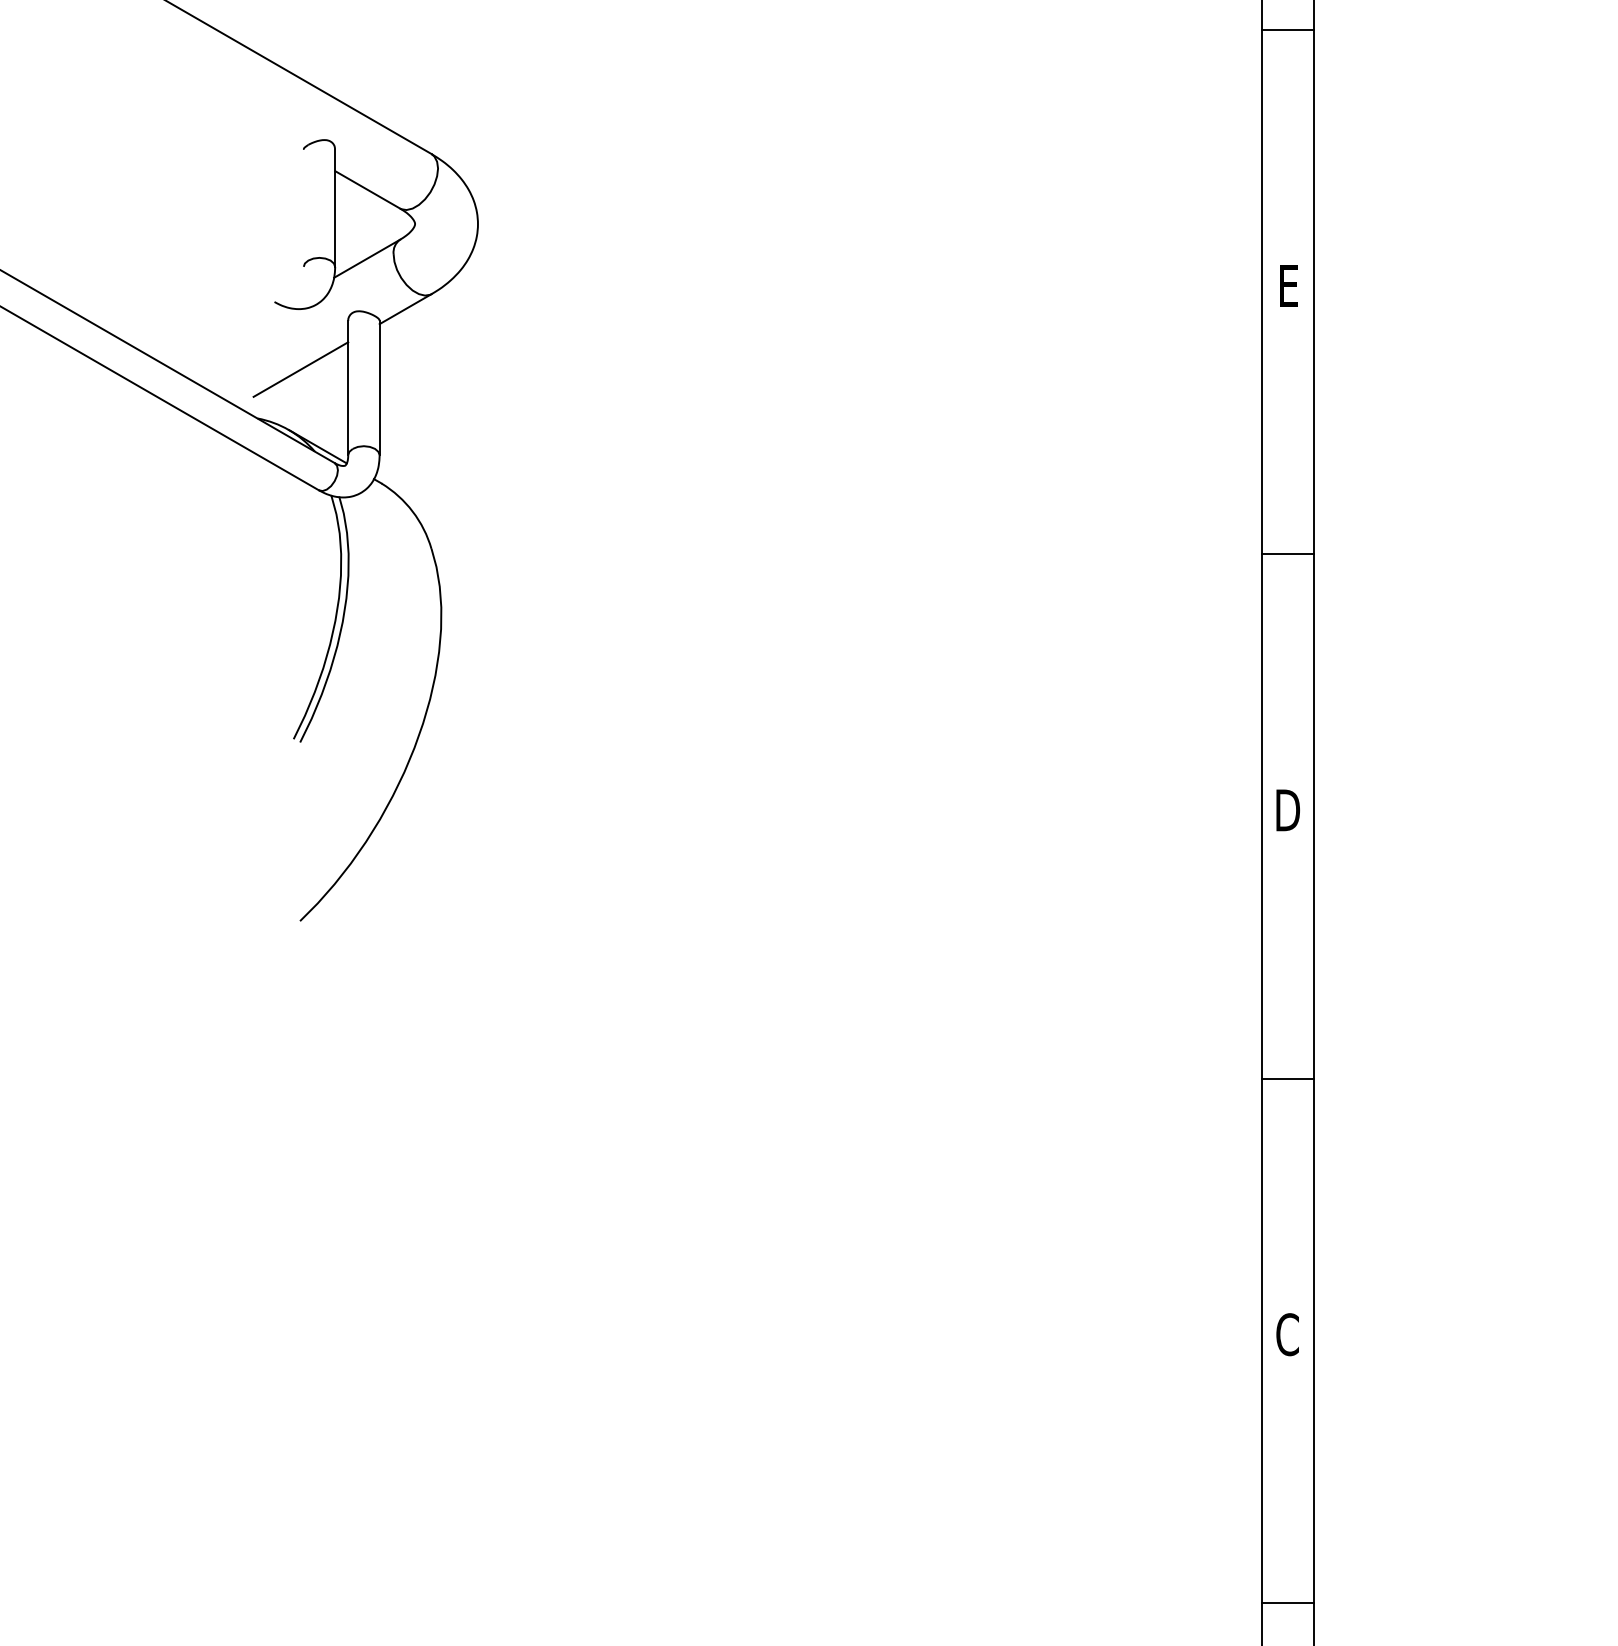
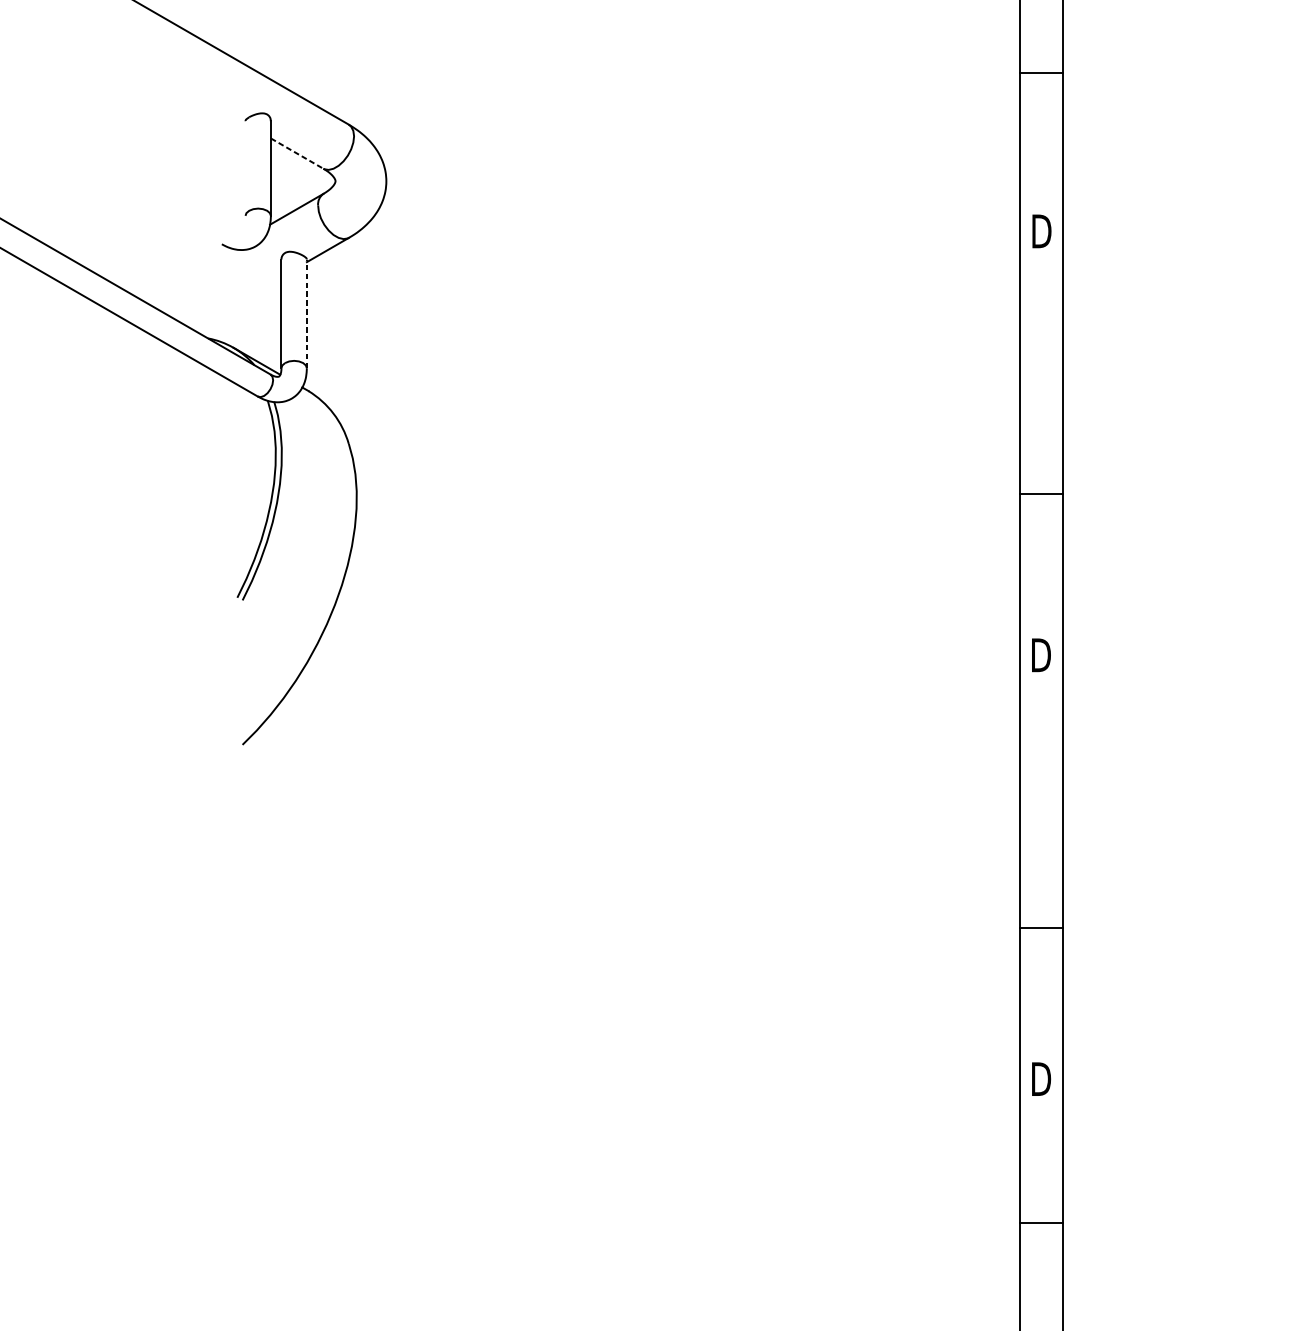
line: (1287, 30) -> (1040, 73), moved
line: (368, 190) -> (297, 154), solid -> dashed
text: (1288, 285) -> (1041, 230), E -> D
line: (300, 369) -> (242, 298), removed
line: (379, 387) -> (306, 313), solid -> dashed
line: (1287, 554) -> (1040, 494), moved
line: (1287, 1078) -> (1040, 927), moved
text: (1288, 1334) -> (1041, 1079), C -> D
line: (1287, 1602) -> (1040, 1222), moved

